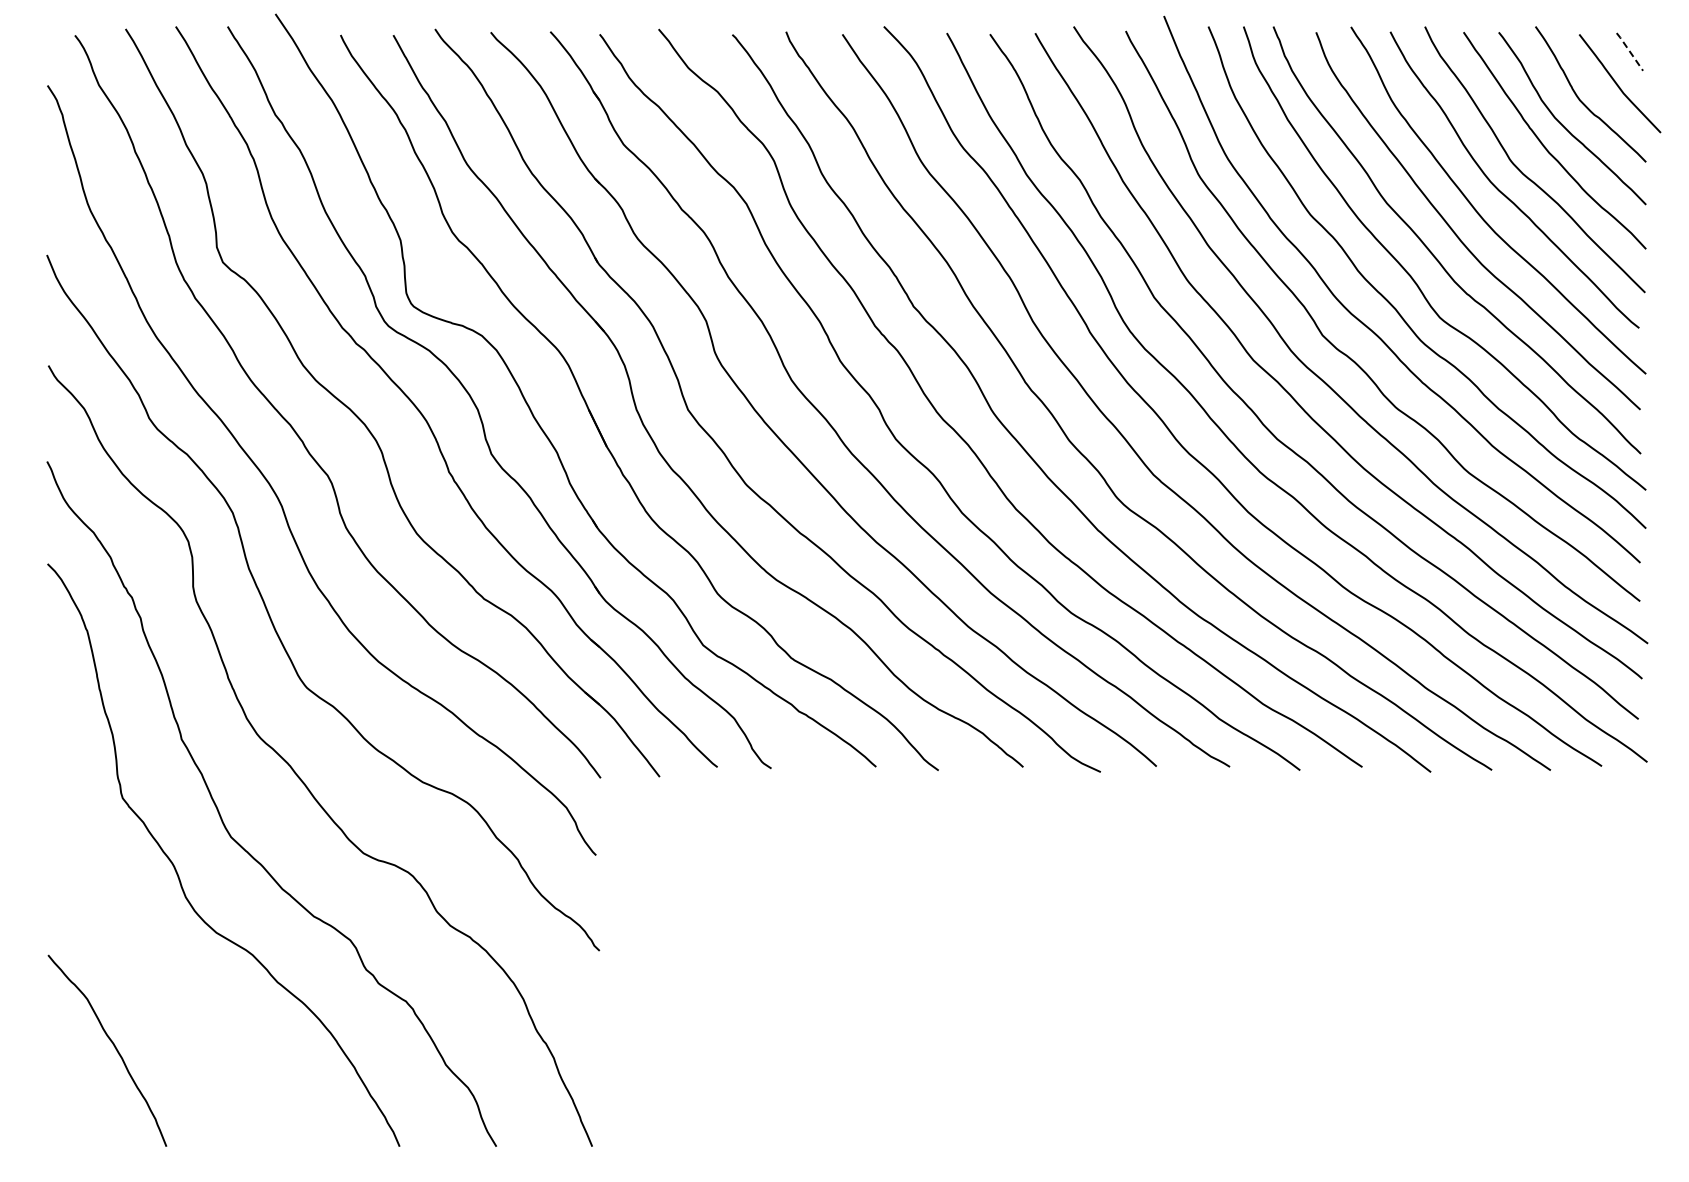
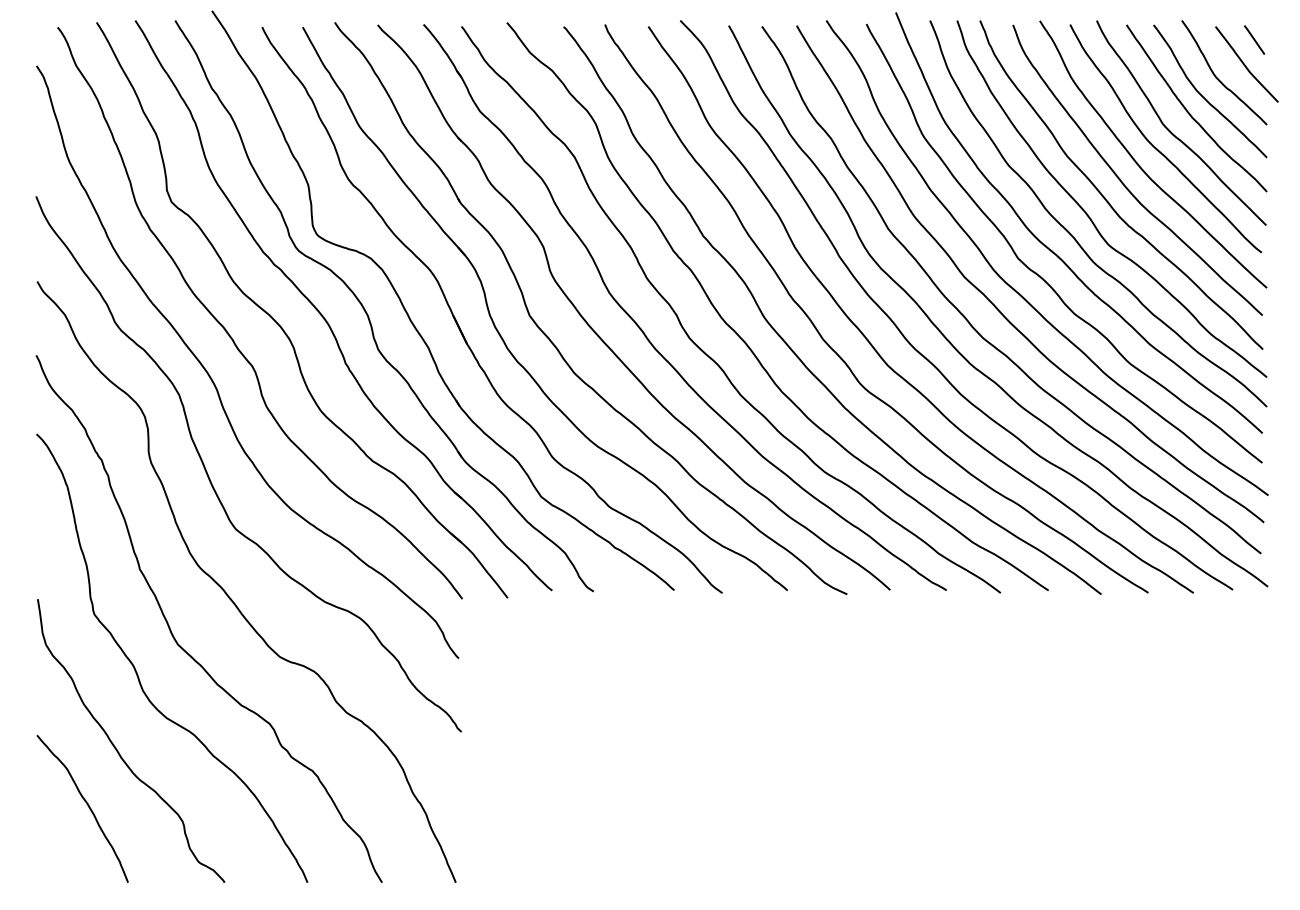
line: (1629, 51) -> (1254, 39), dashed -> solid
curve: (152, 973) -> (117, 749), added

